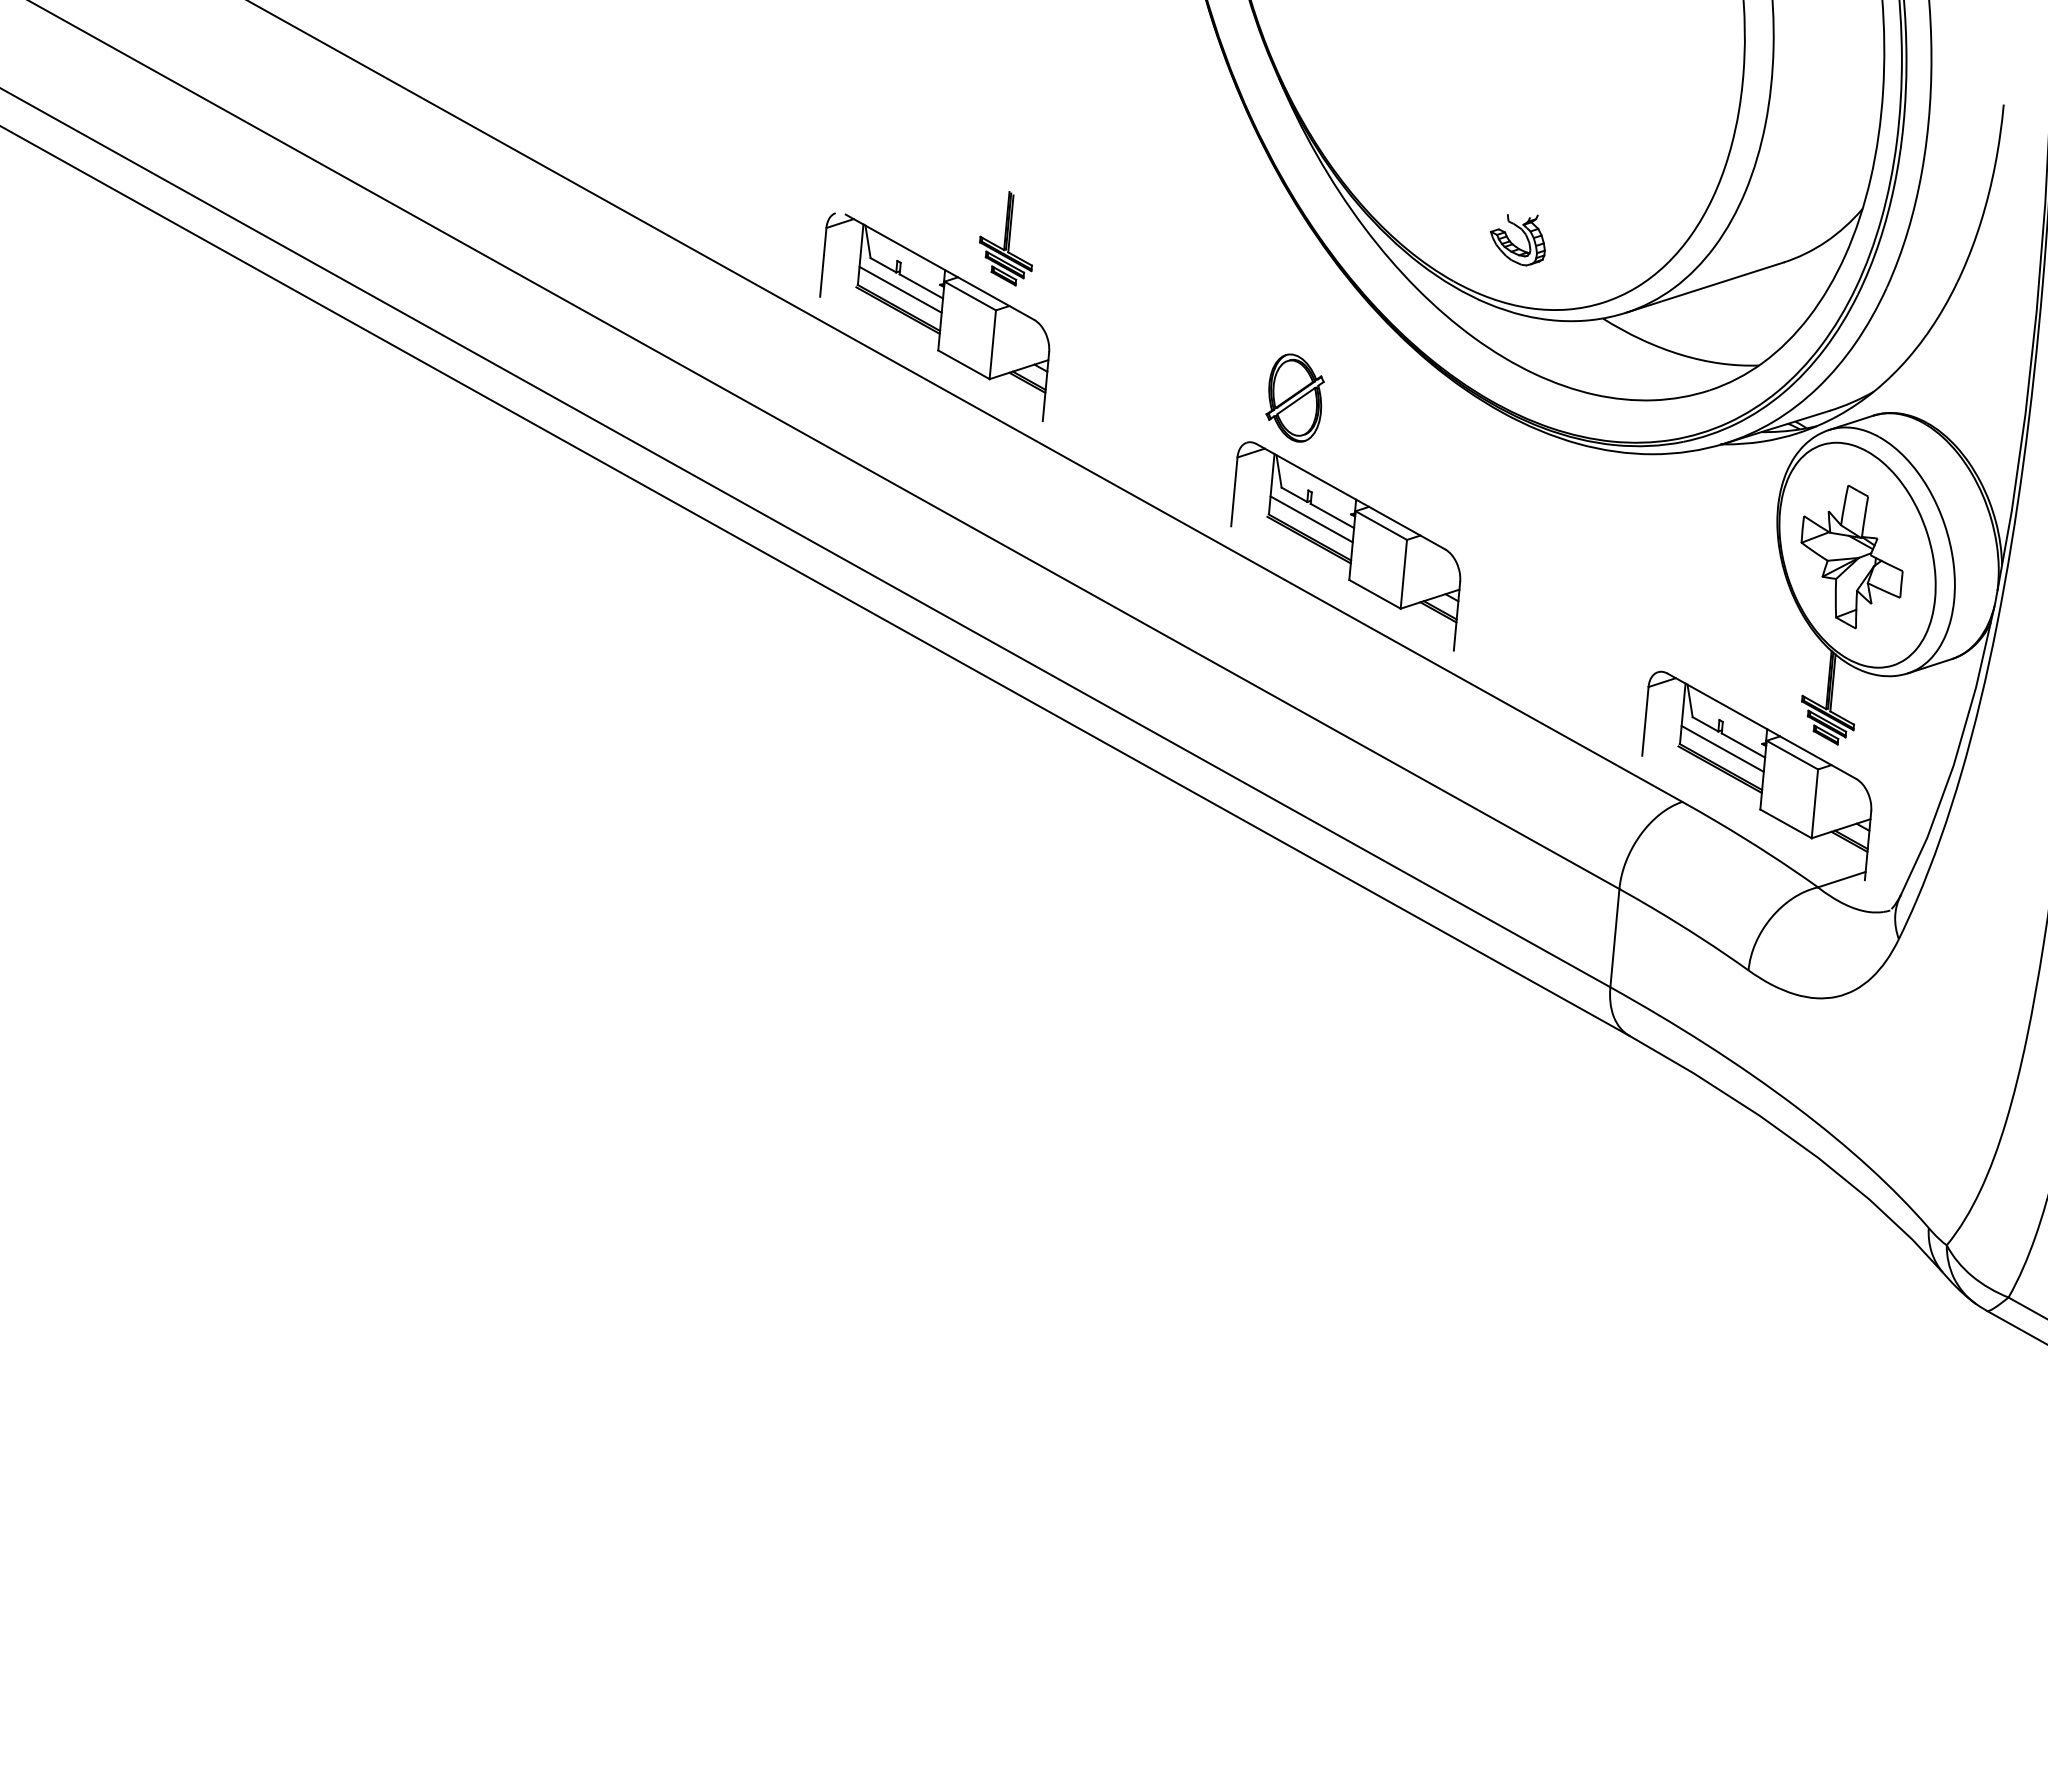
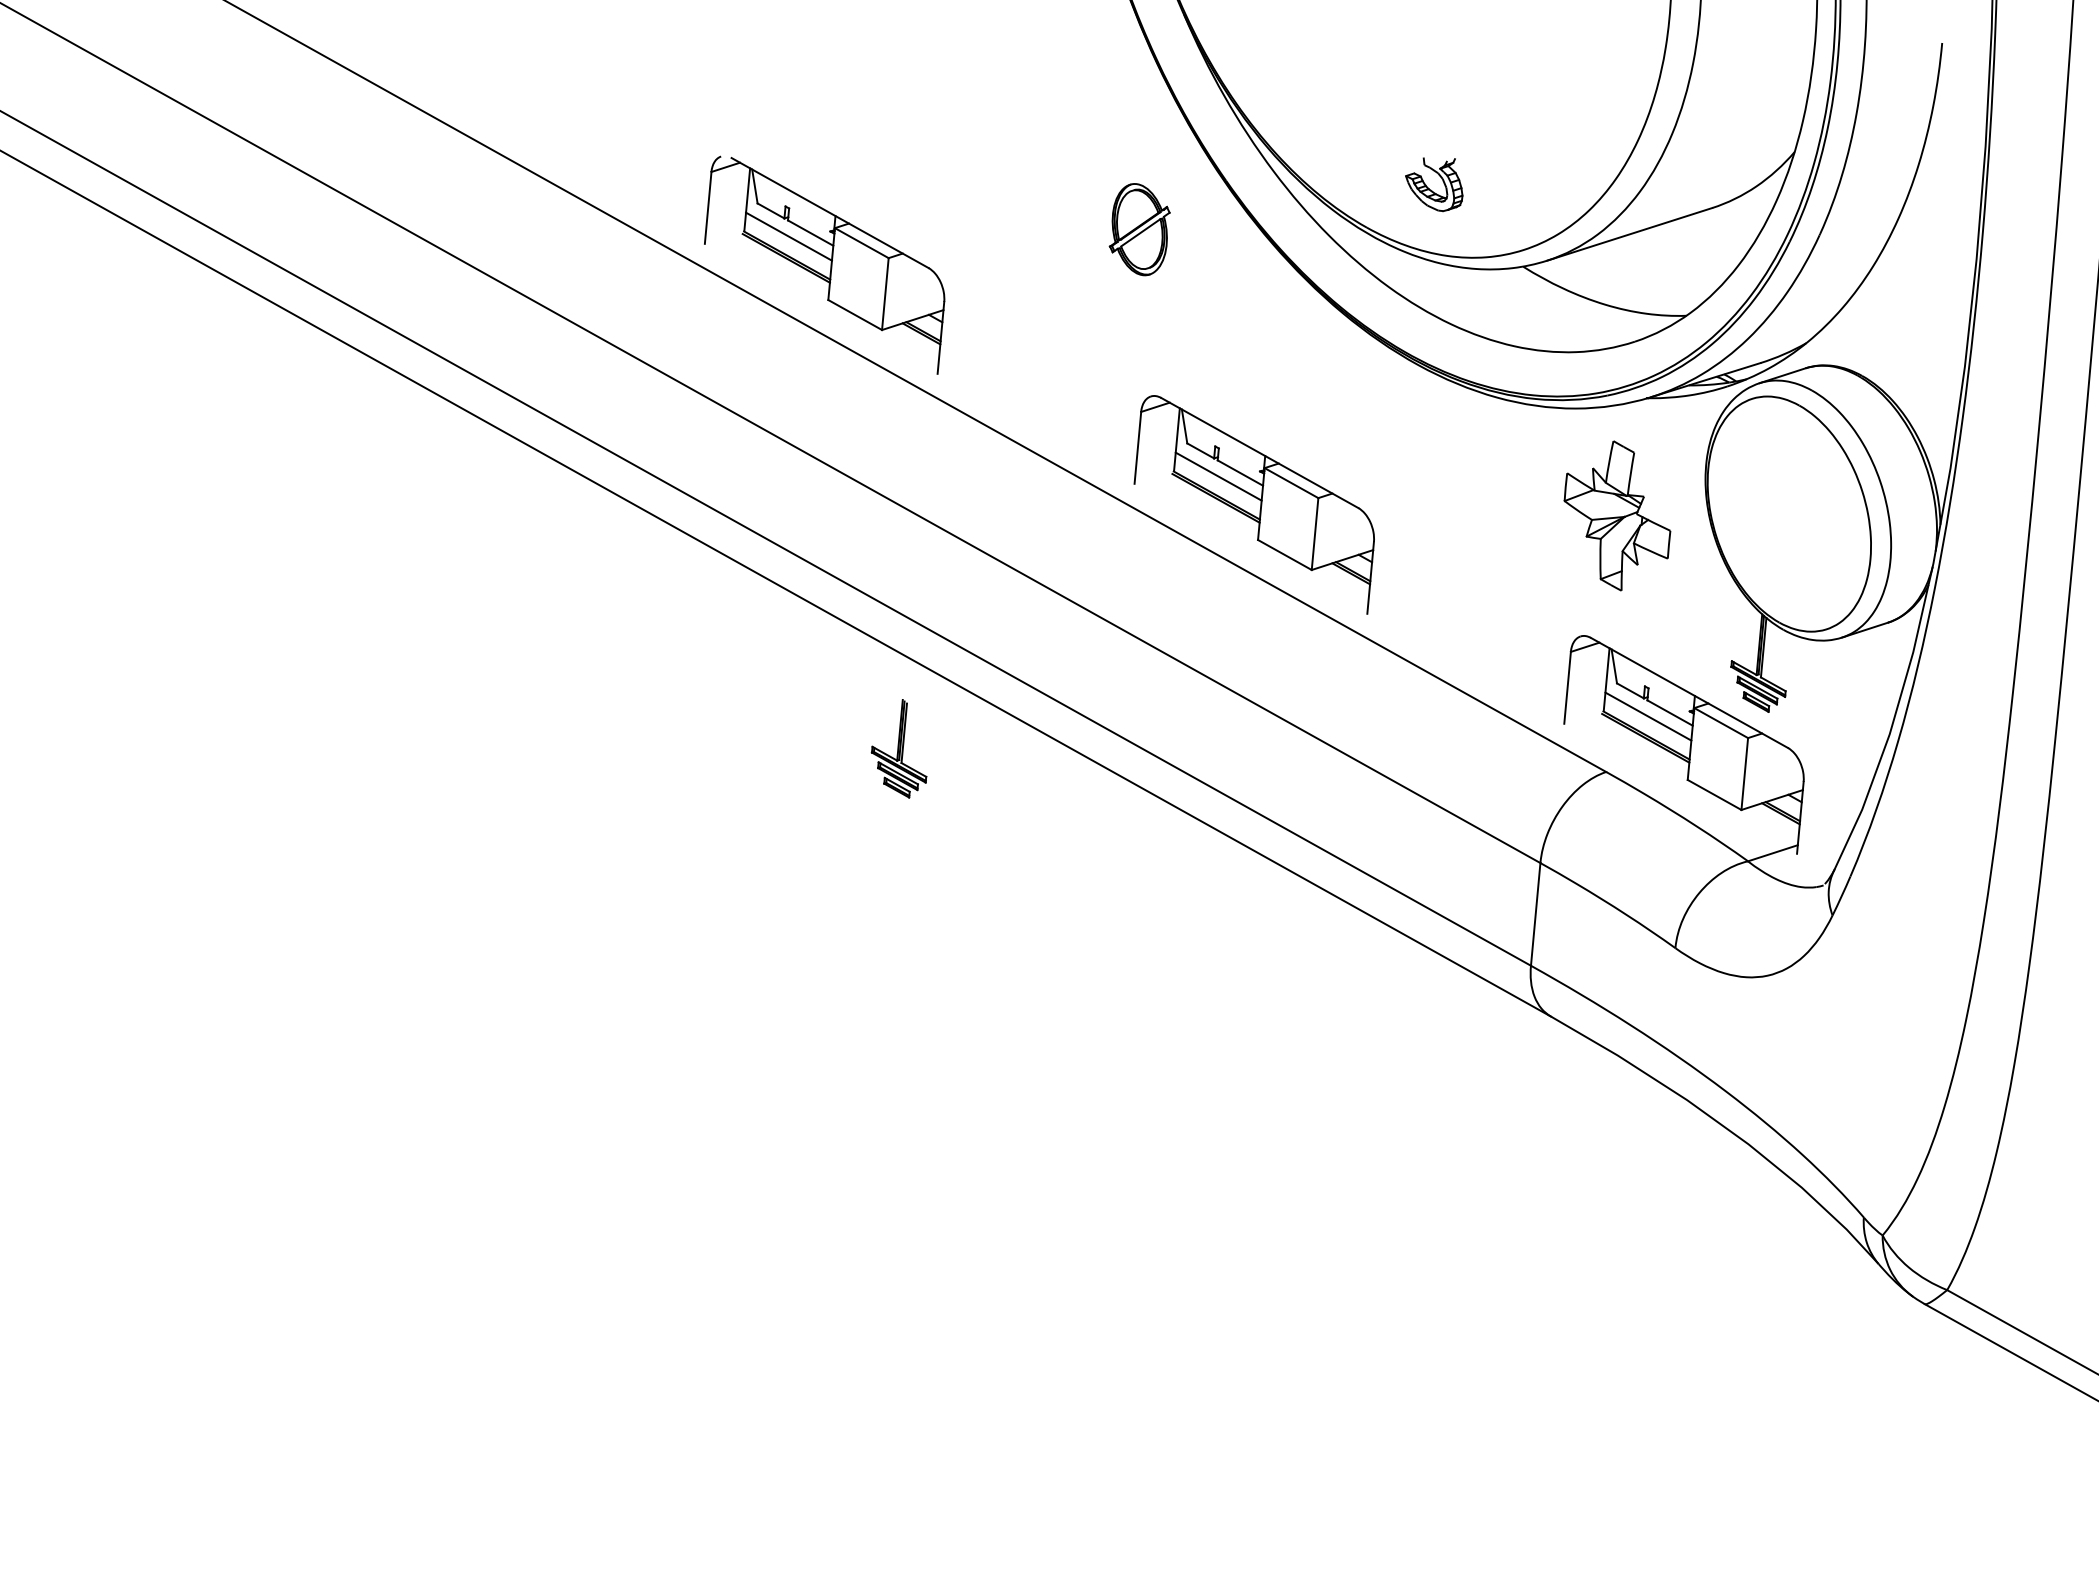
part: (1005, 238) -> (898, 748), moved
part: (1294, 397) -> (1139, 228), moved
part: (1851, 556) -> (1616, 515), moved

